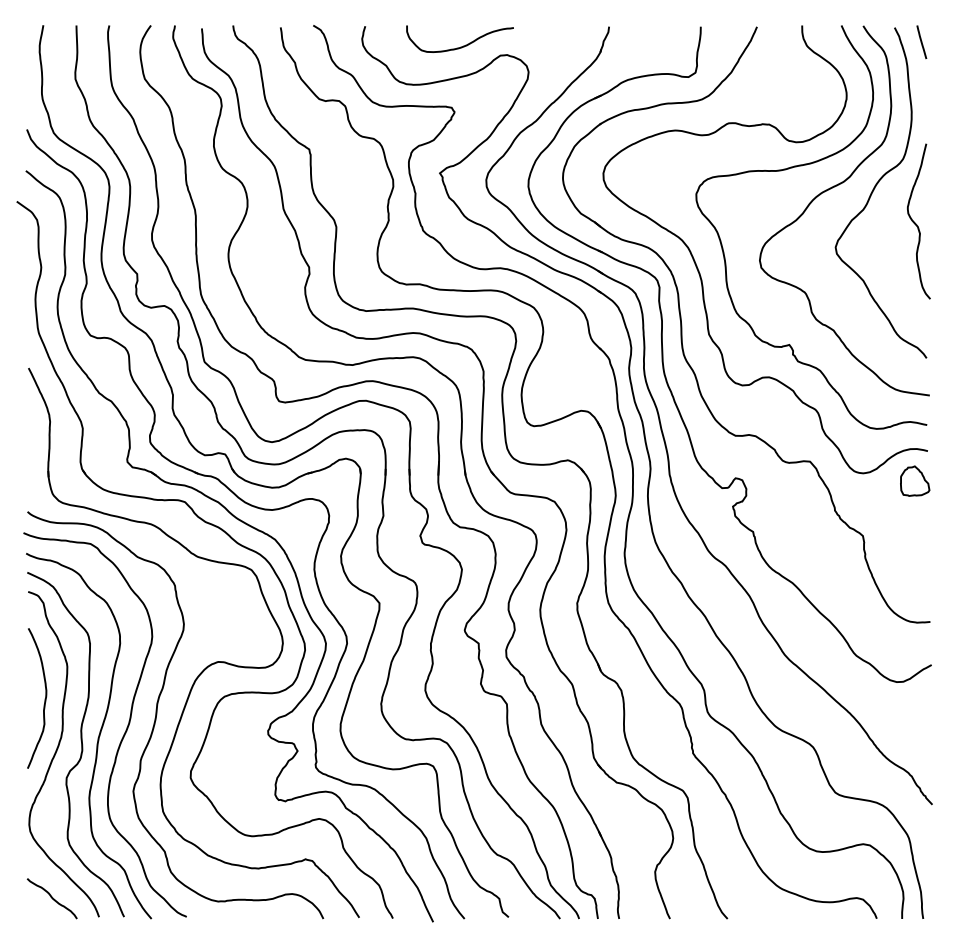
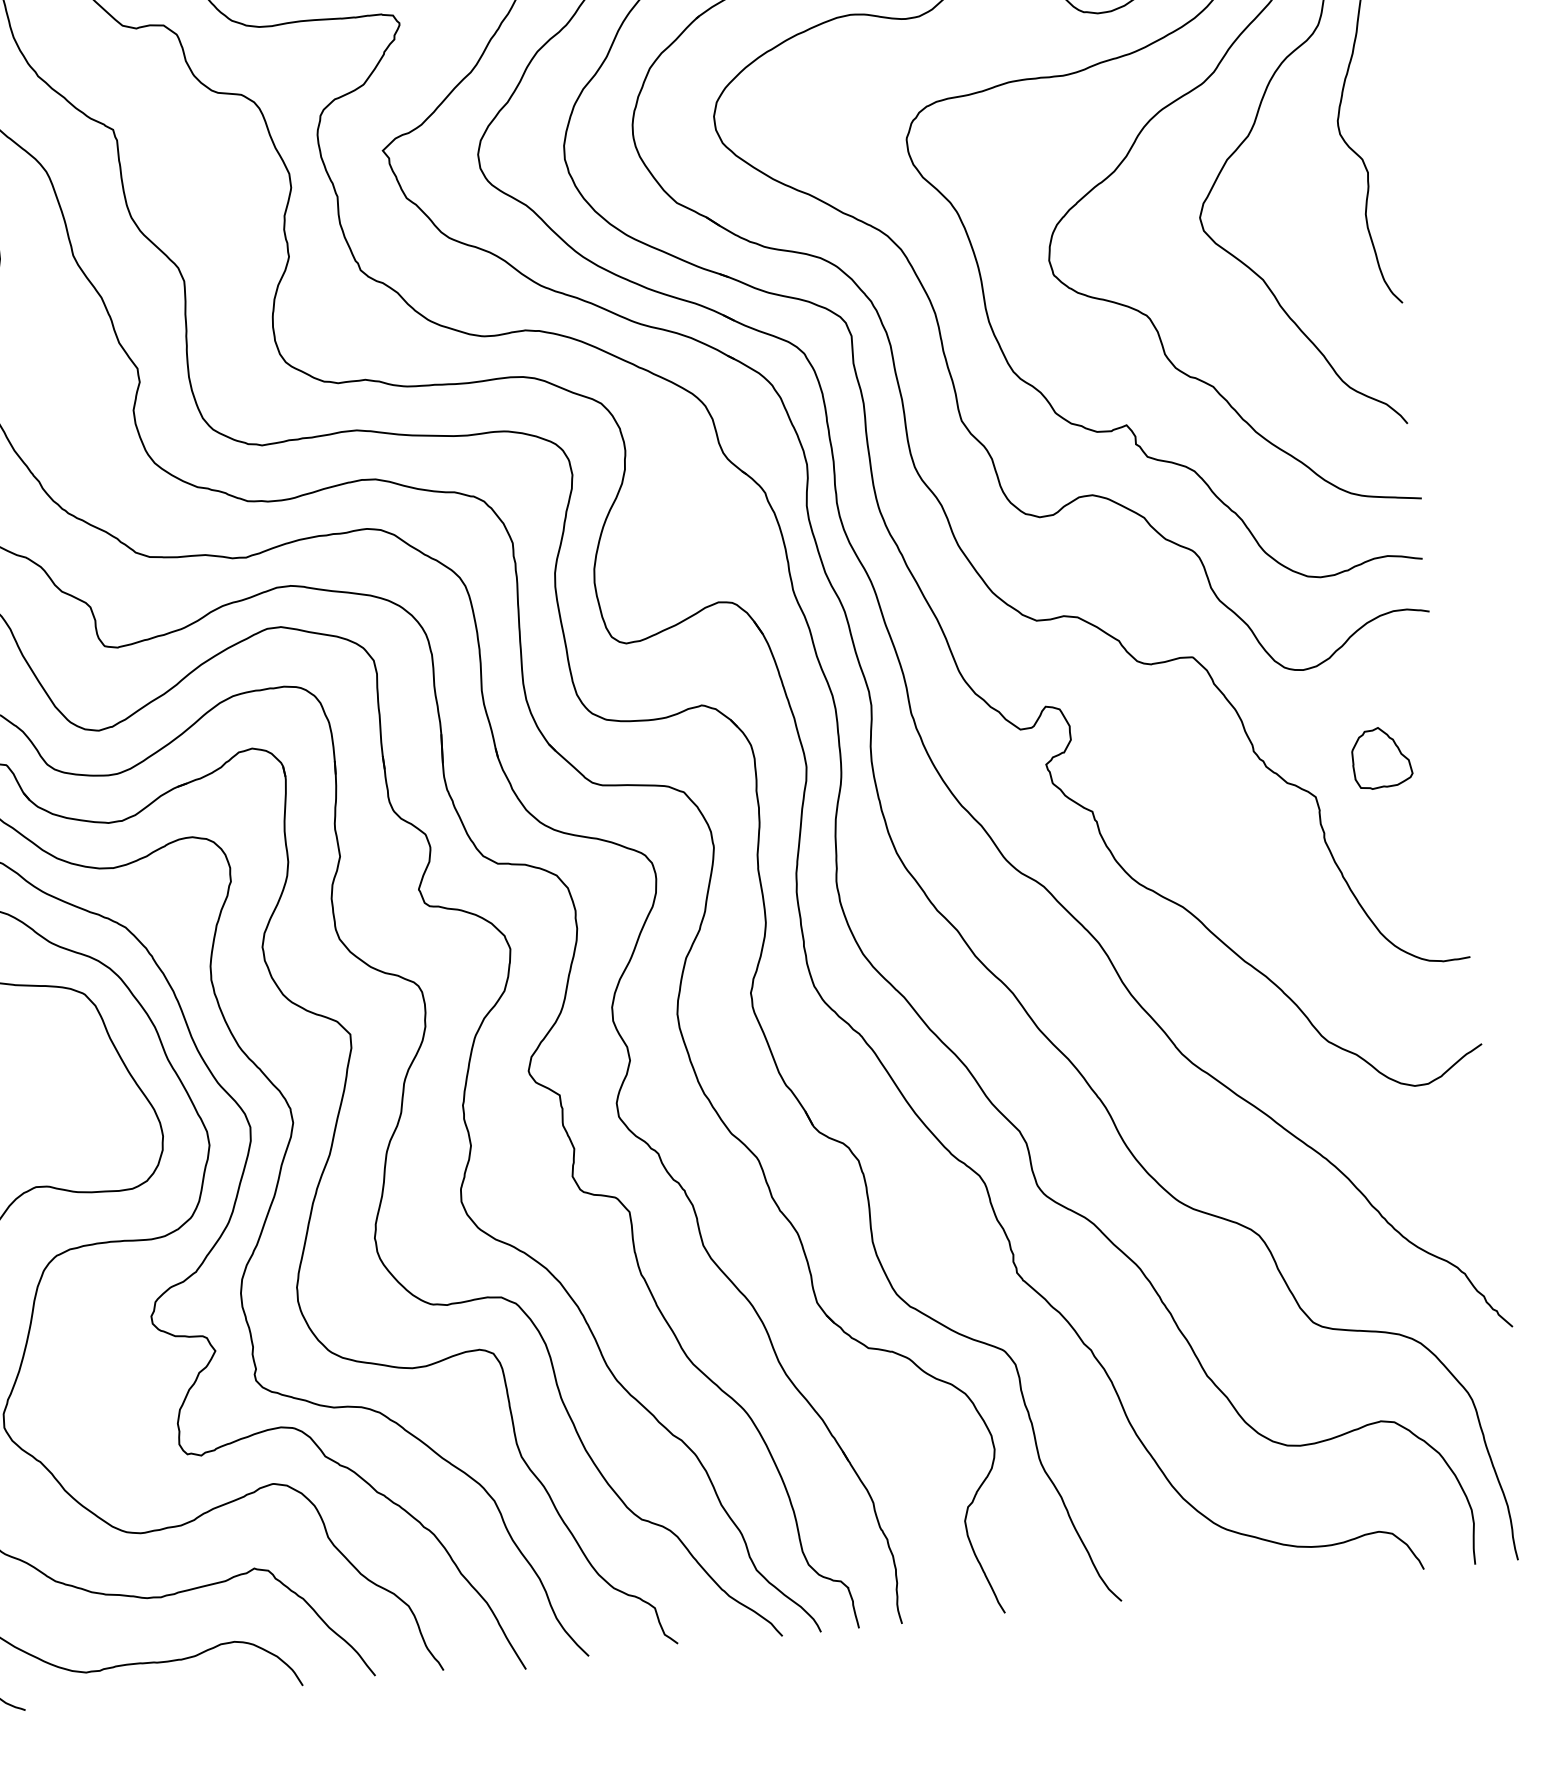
part: (915, 480) -> (1382, 756), moved

